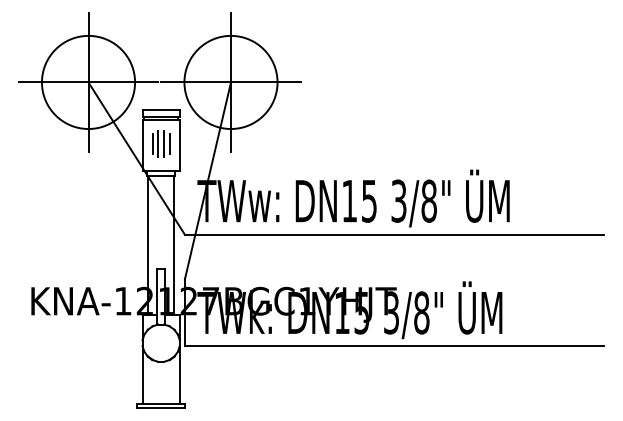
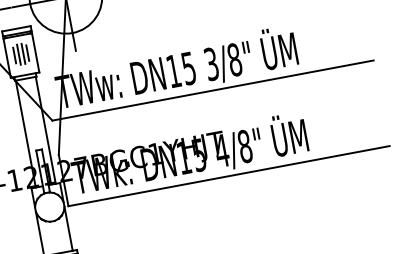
text: (391, 312) -> (221, 150), 3/8" -> 4/8"

